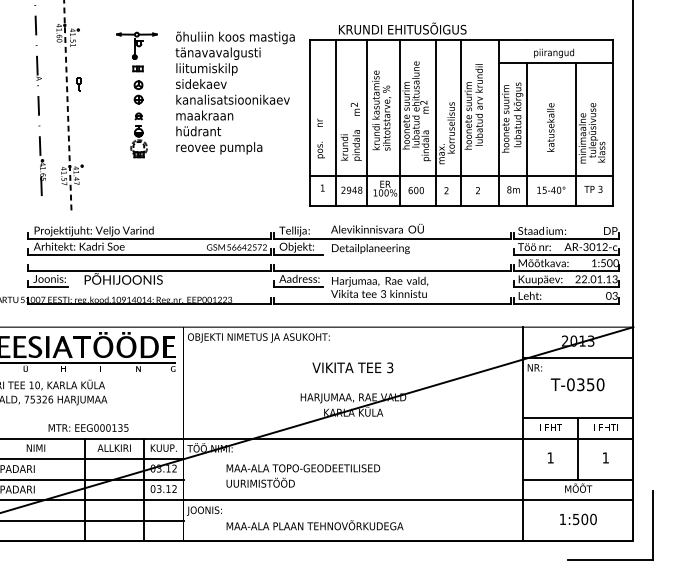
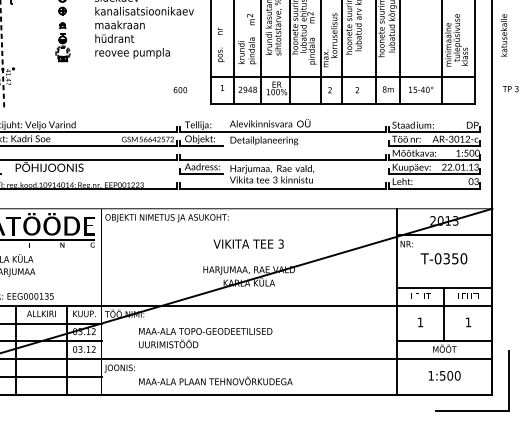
text: (550, 127) -> (503, 35), moved
text: (593, 188) -> (510, 88), moved
text: (415, 190) -> (179, 90), moved

